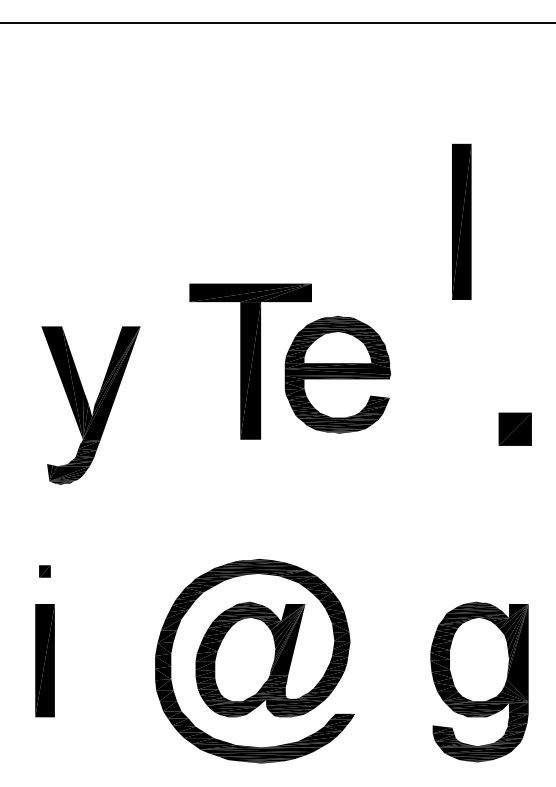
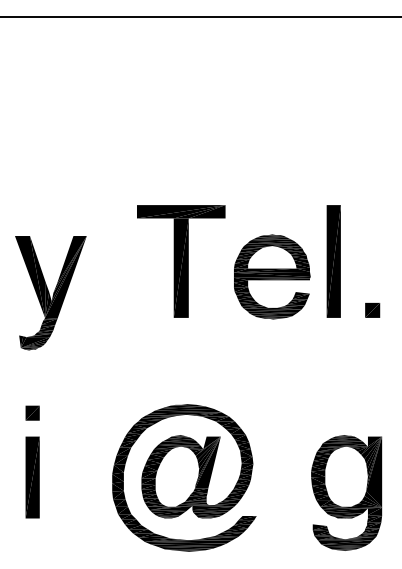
part: (461, 221) -> (333, 261), moved
part: (338, 374) -> (272, 276), moved
part: (90, 405) -> (50, 293), moved
part: (515, 429) -> (372, 310), size x0.62
part: (44, 570) -> (32, 412), size x1.67

